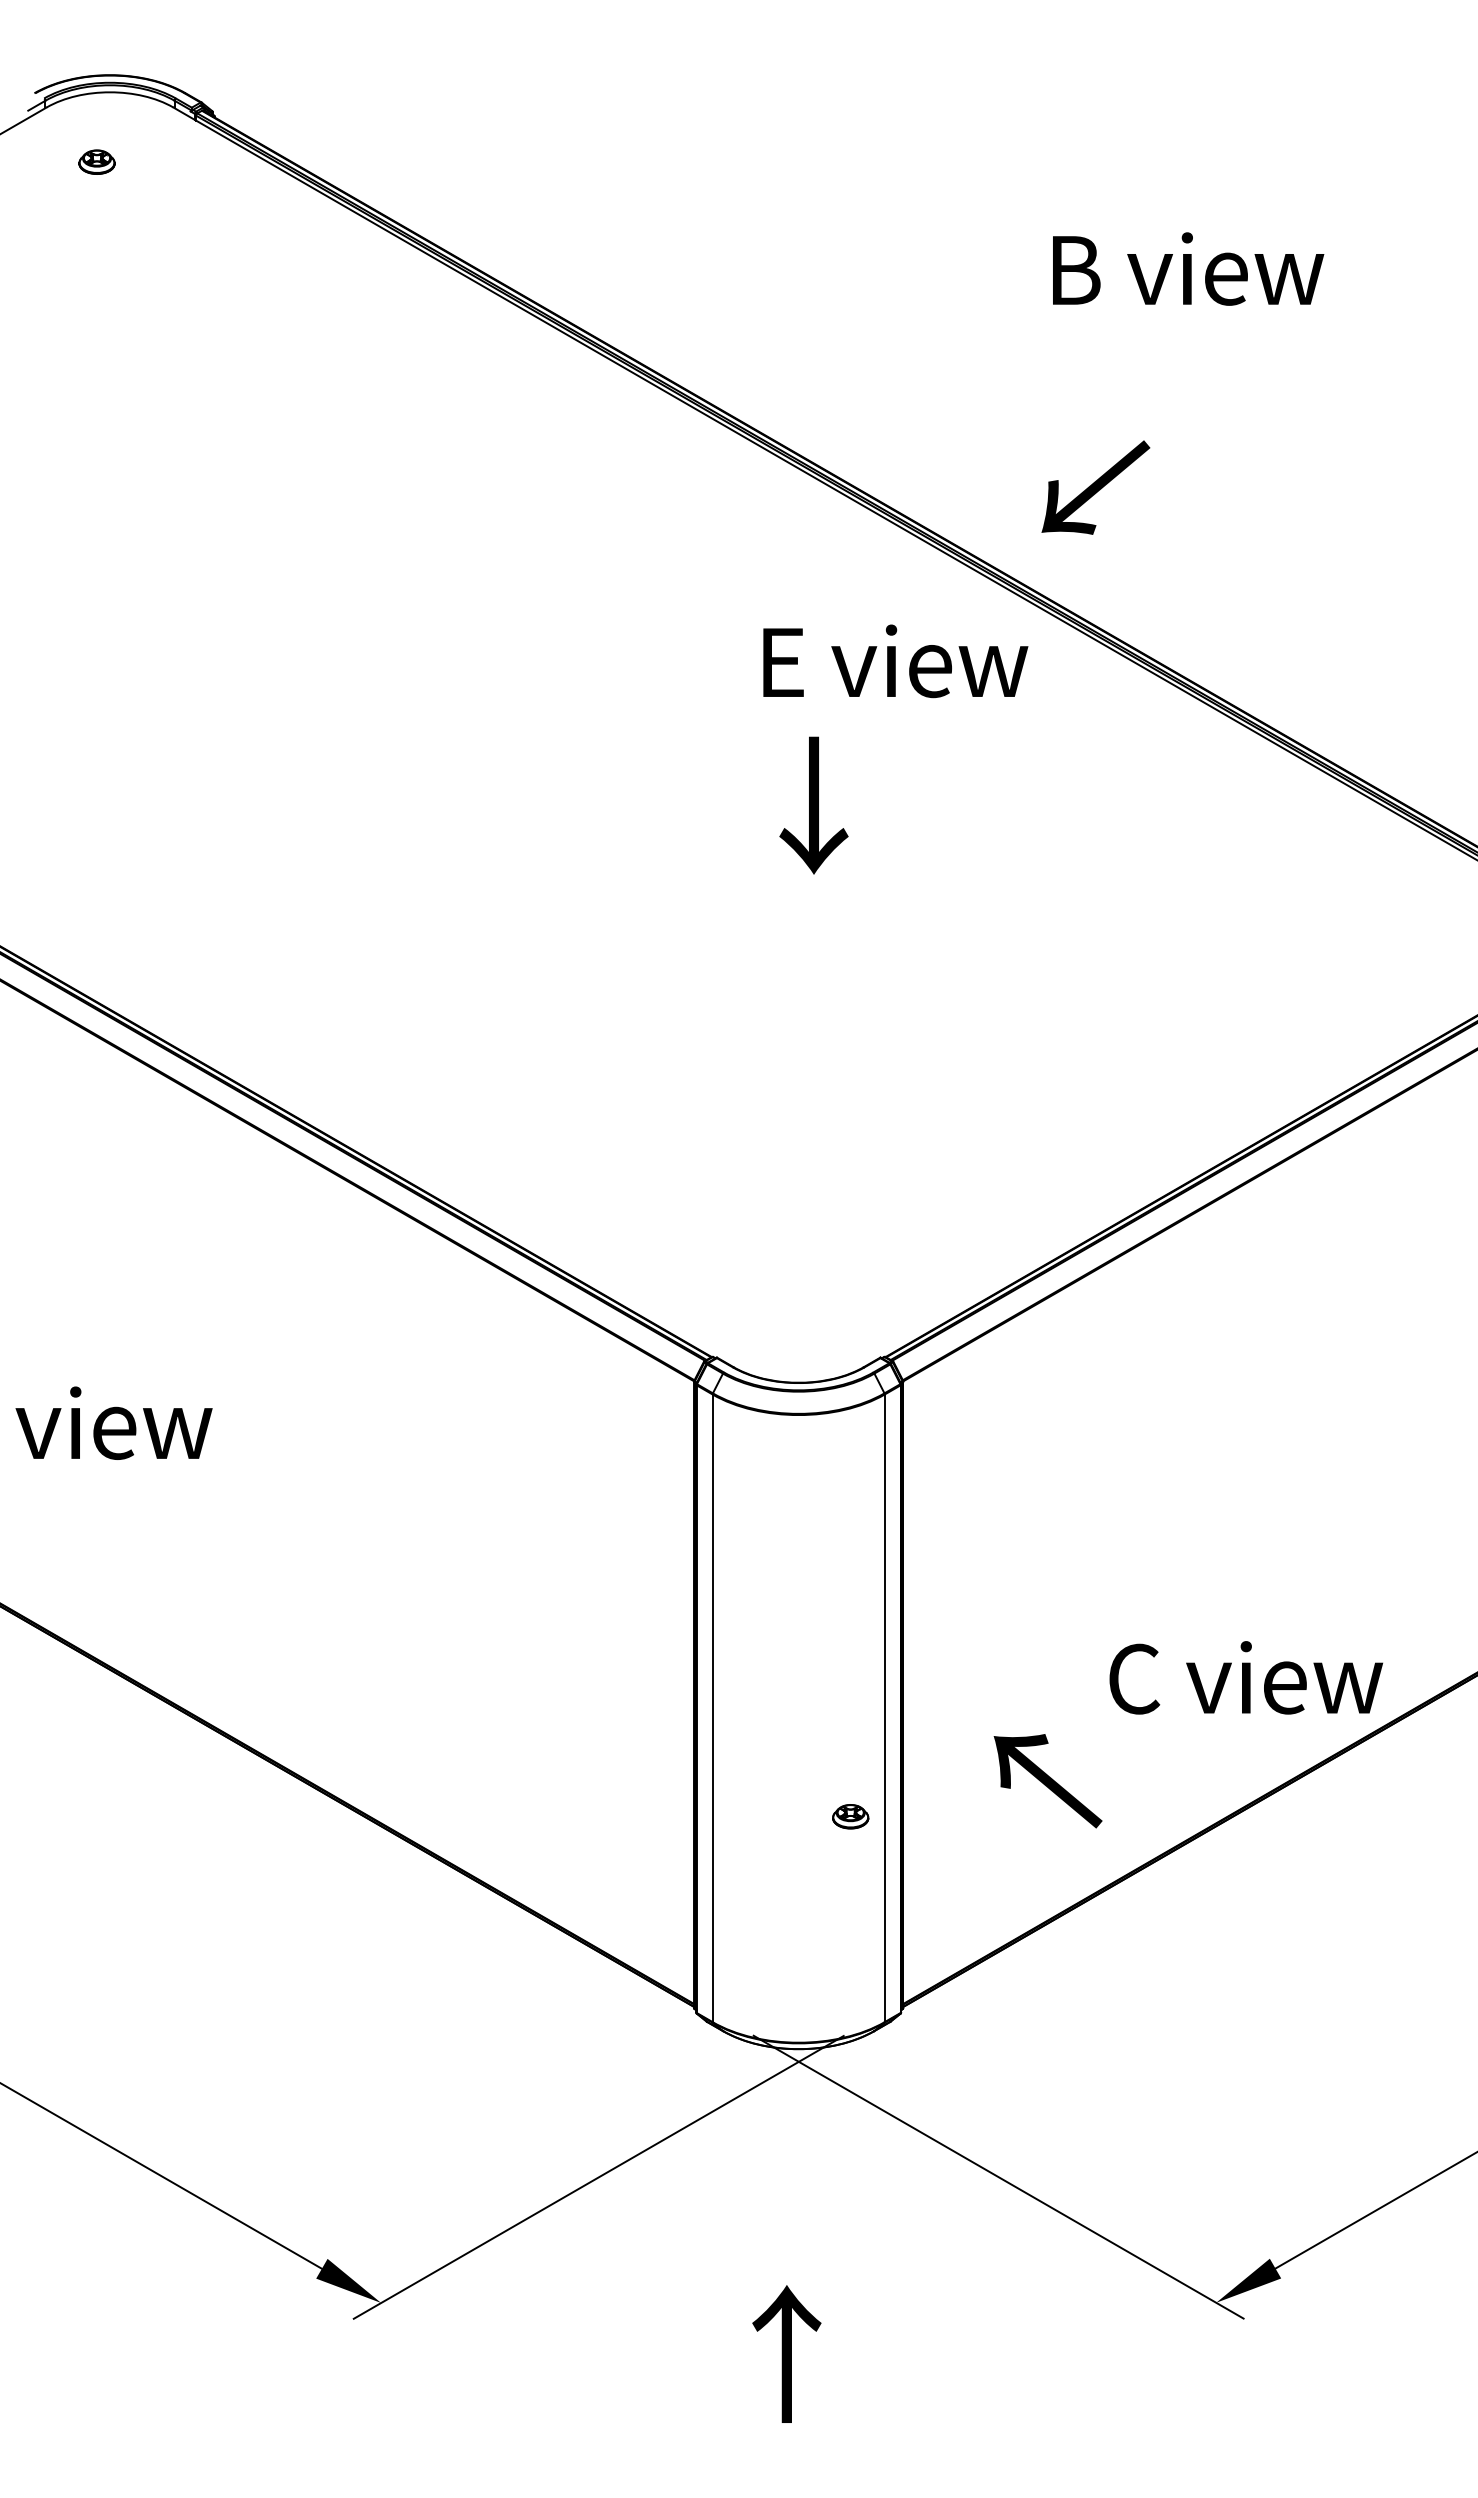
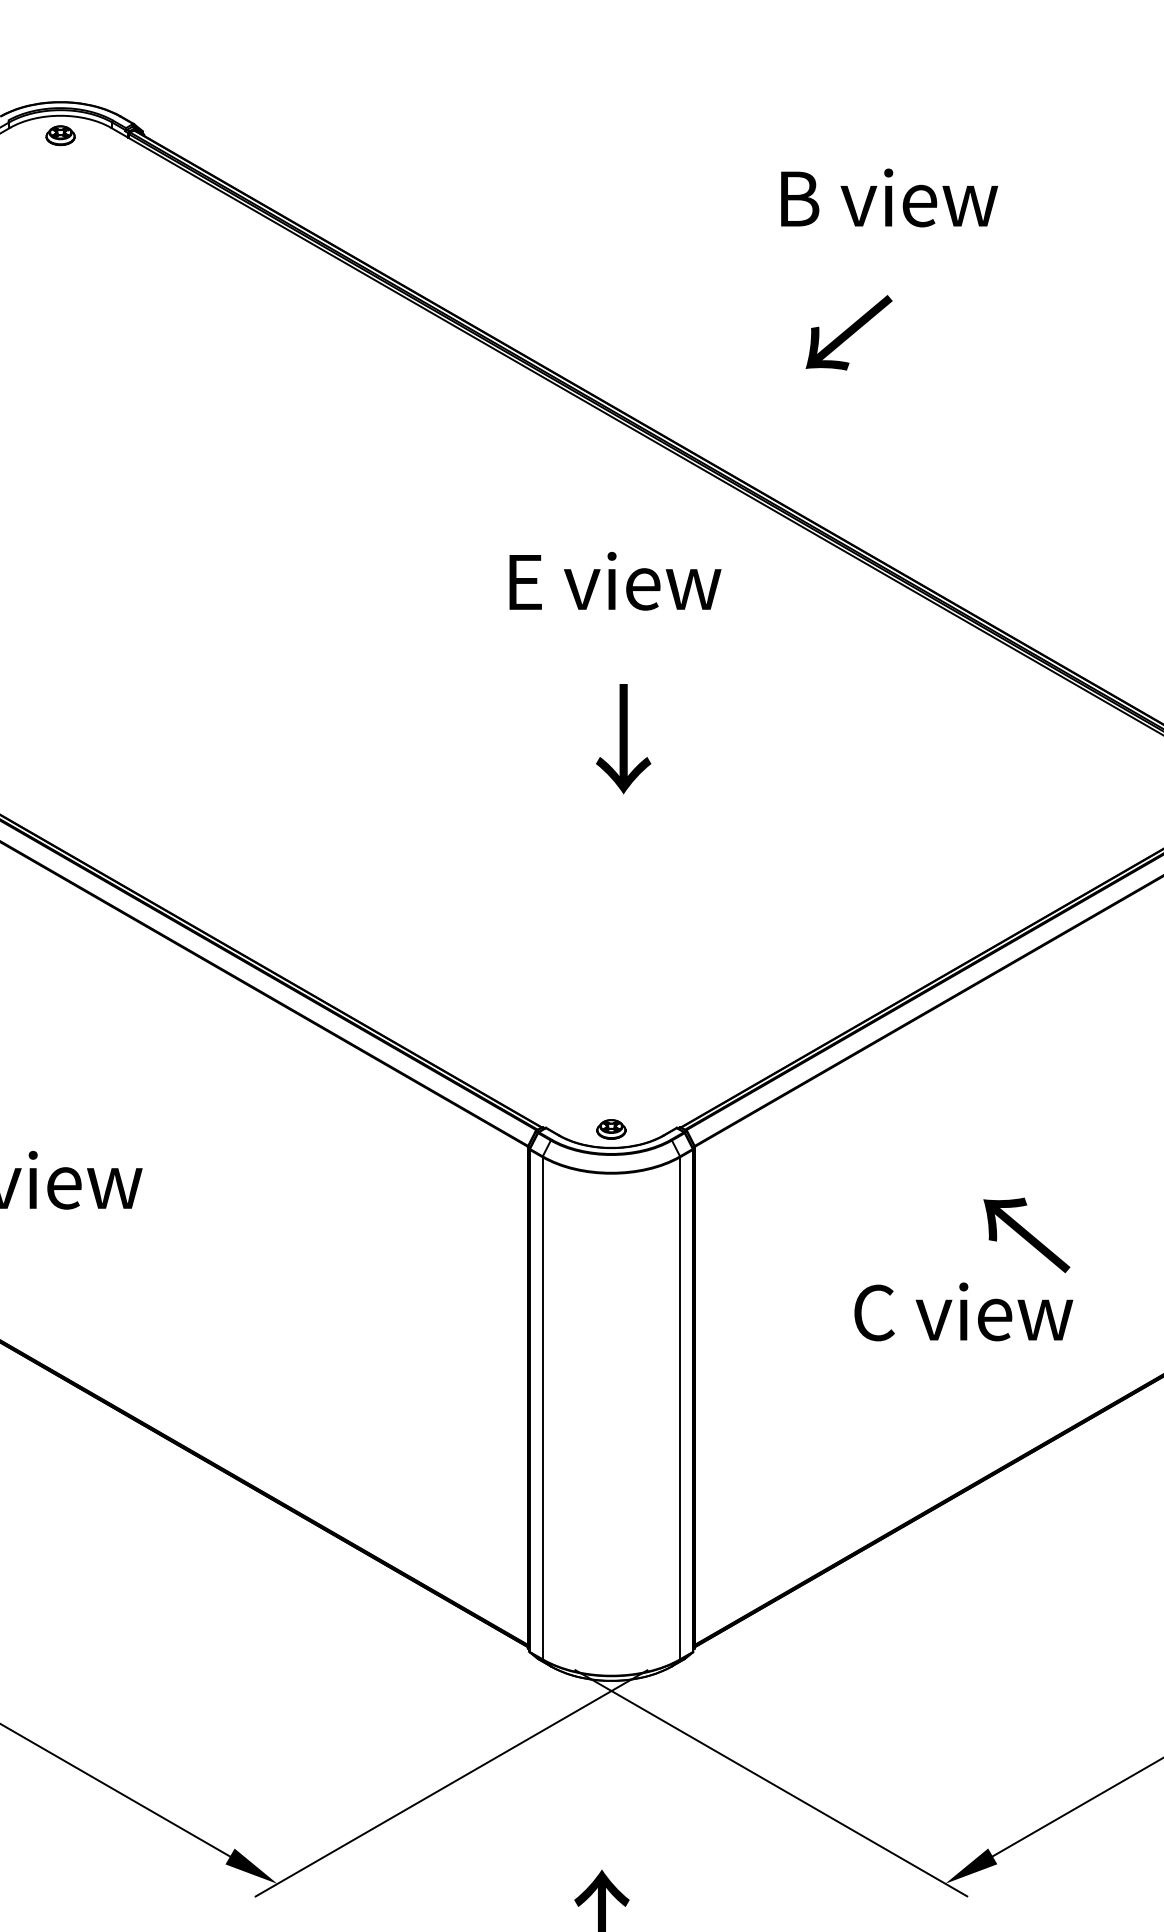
part: (96, 161) -> (60, 135), moved
text: (1188, 268) -> (889, 197), moved
text: (1095, 487) -> (848, 332), moved
text: (895, 661) -> (615, 581), moved
text: (813, 805) -> (623, 738), moved
text: (1246, 1677) -> (963, 1311), moved
text: (1047, 1781) -> (1026, 1235), moved
part: (850, 1816) -> (611, 1129), moved

